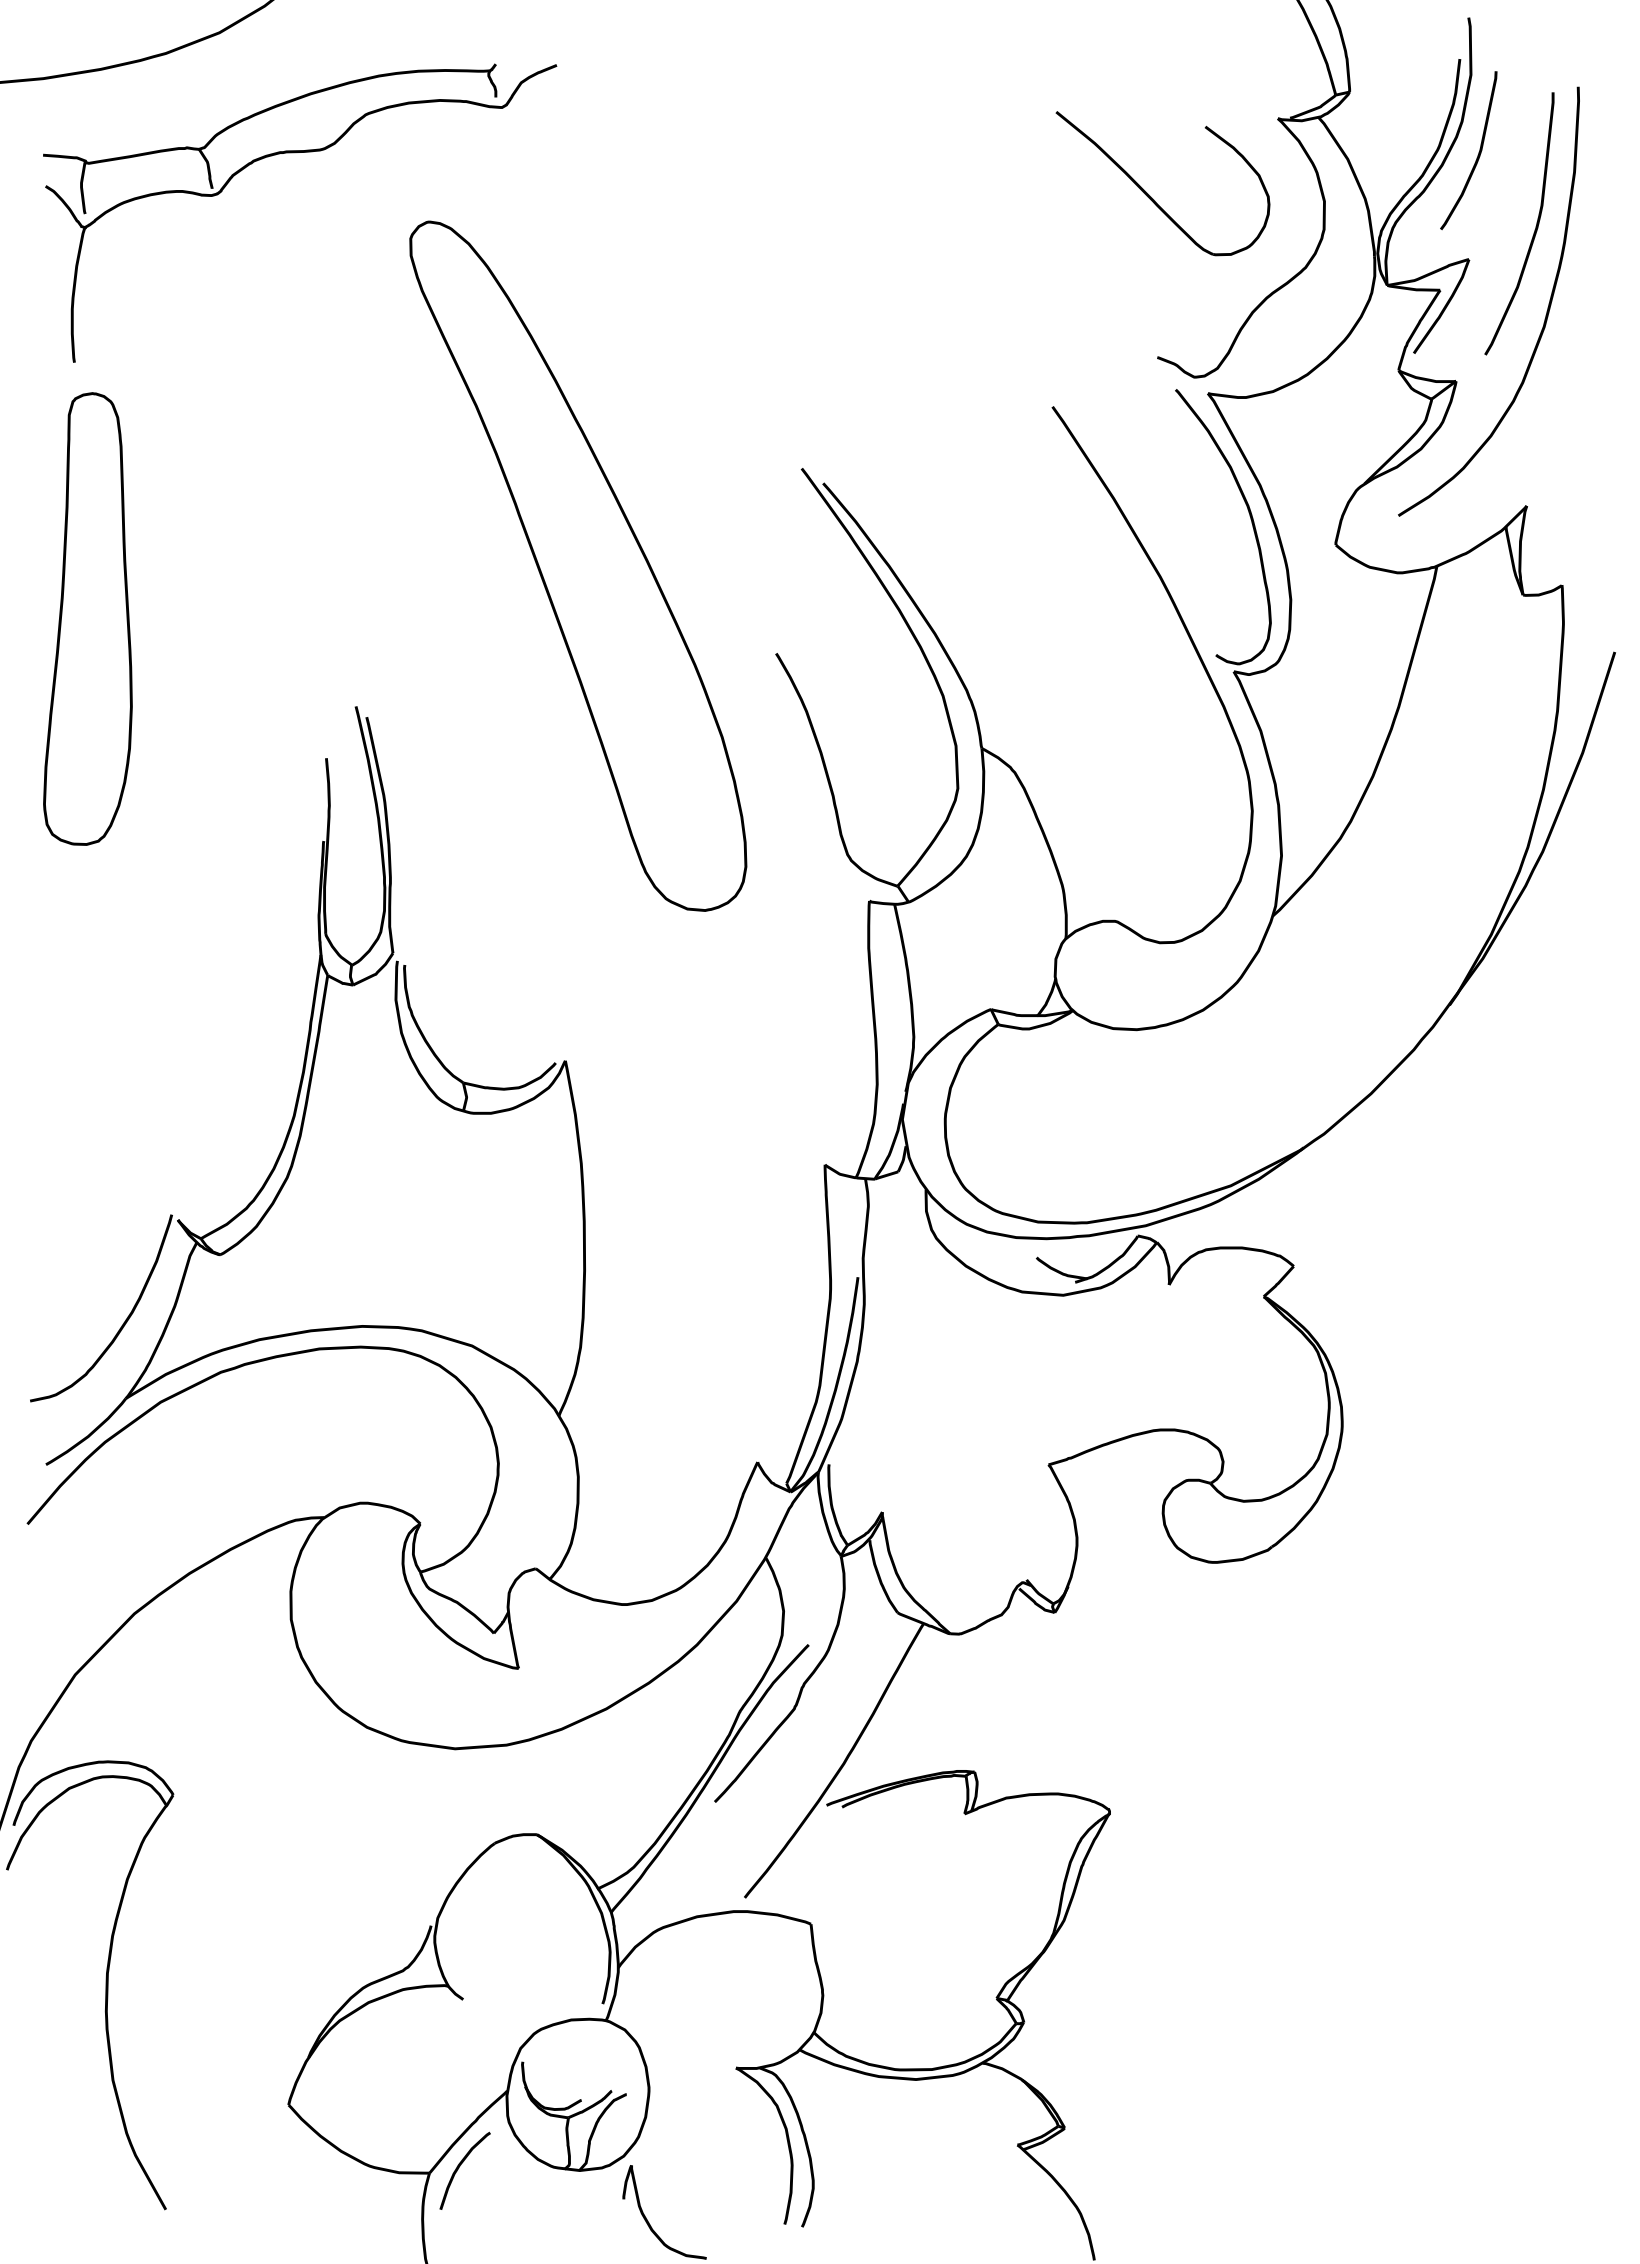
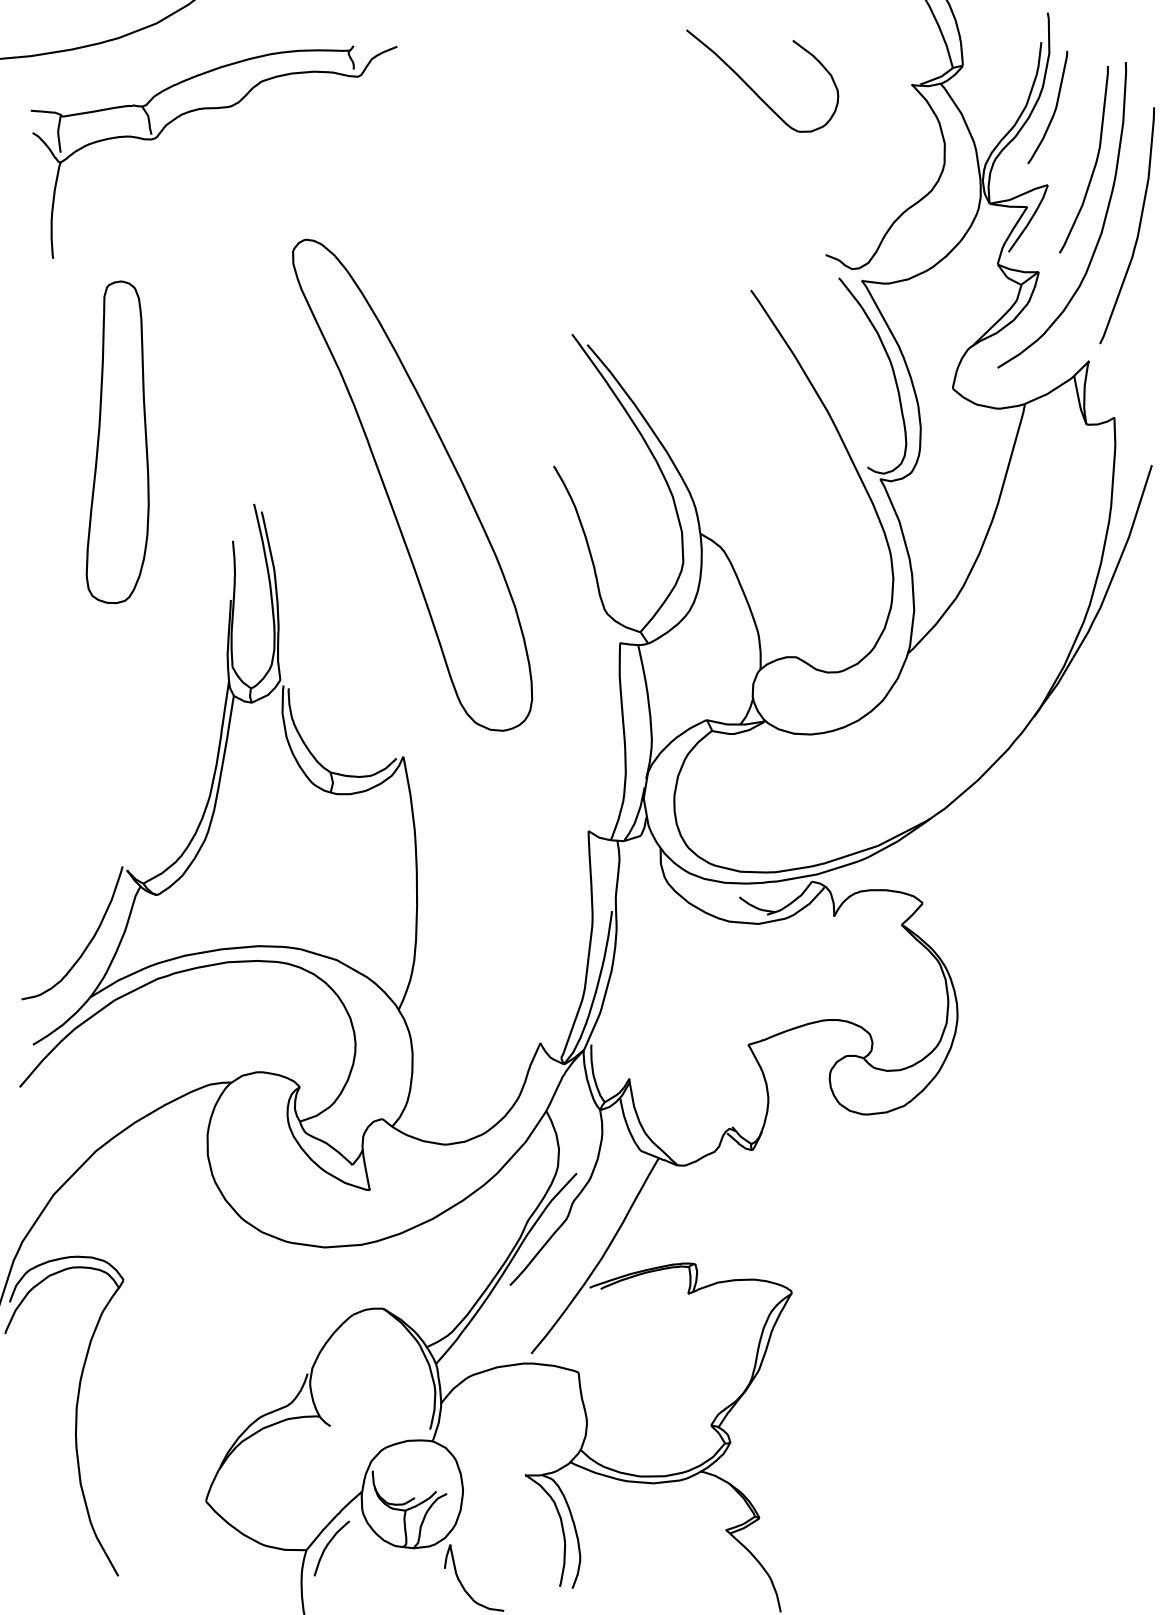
part: (1150, 195) -> (753, 89), moved
curve: (1595, 319) -> (1138, 227), added
part: (578, 565) -> (412, 484), moved
part: (87, 618) -> (117, 441), moved

